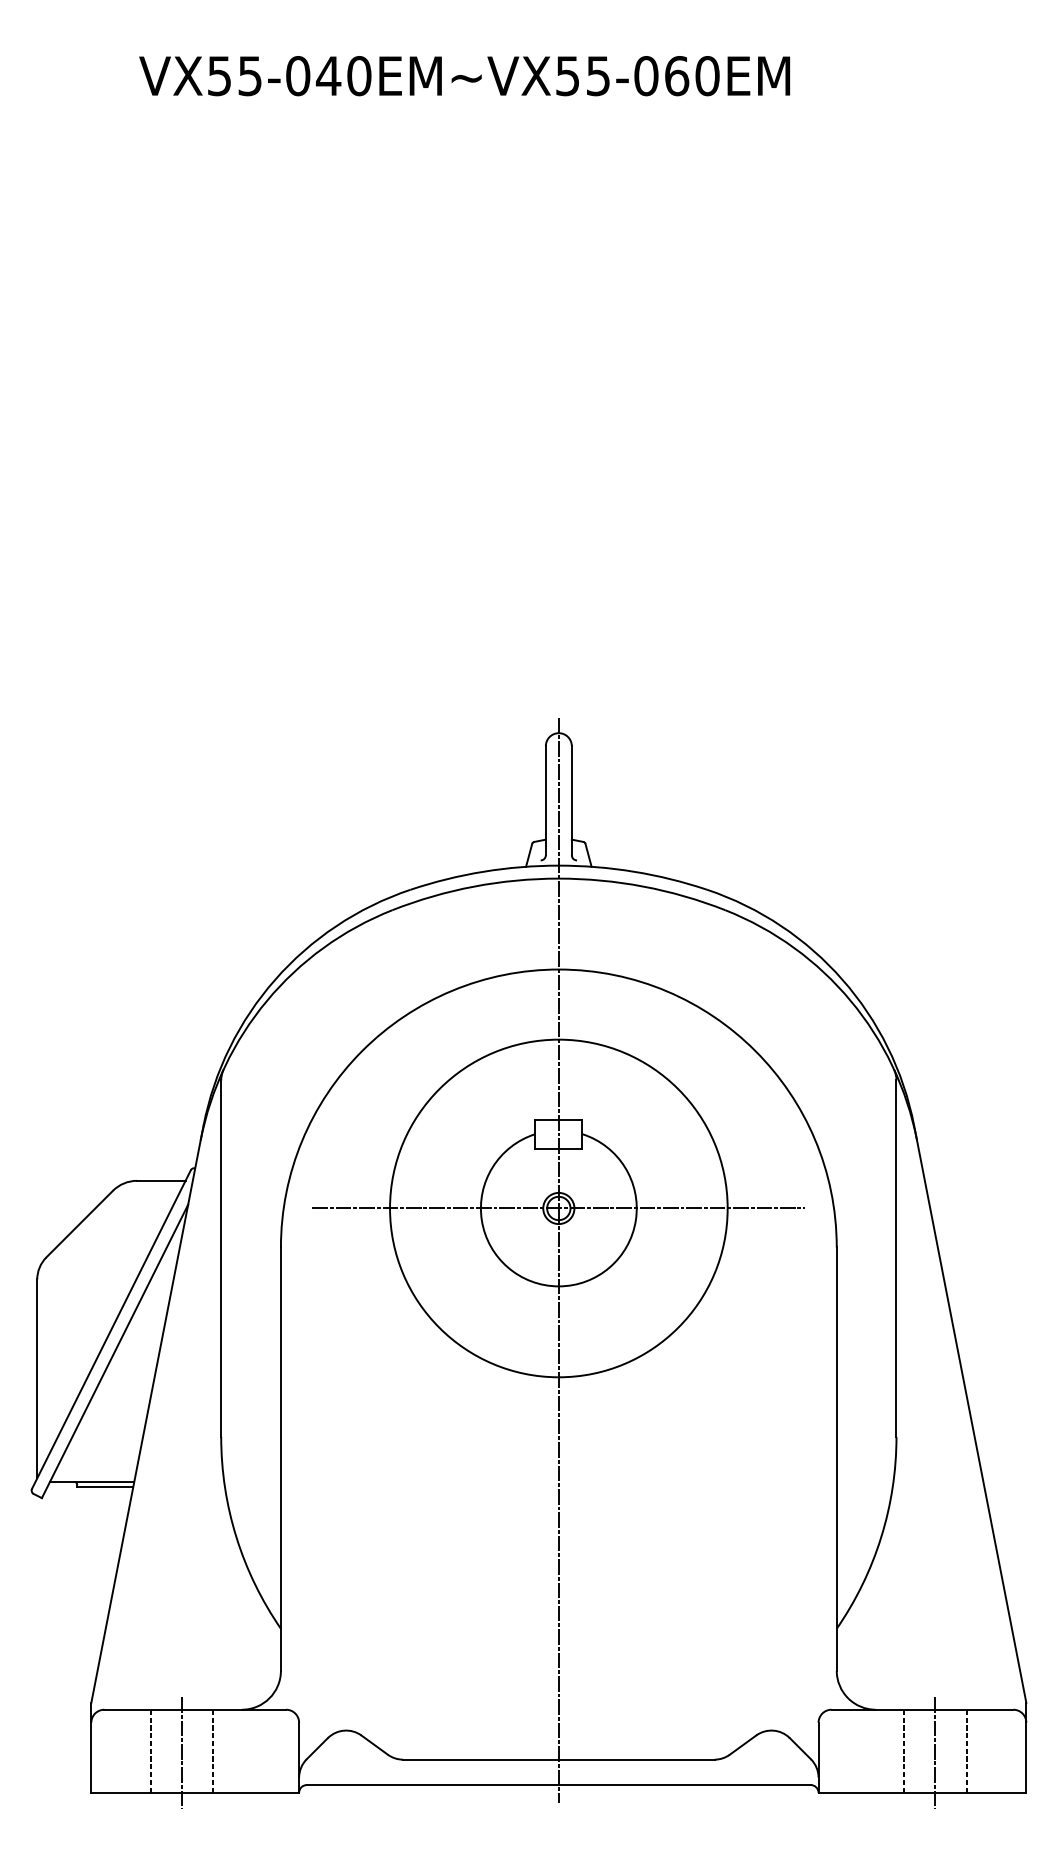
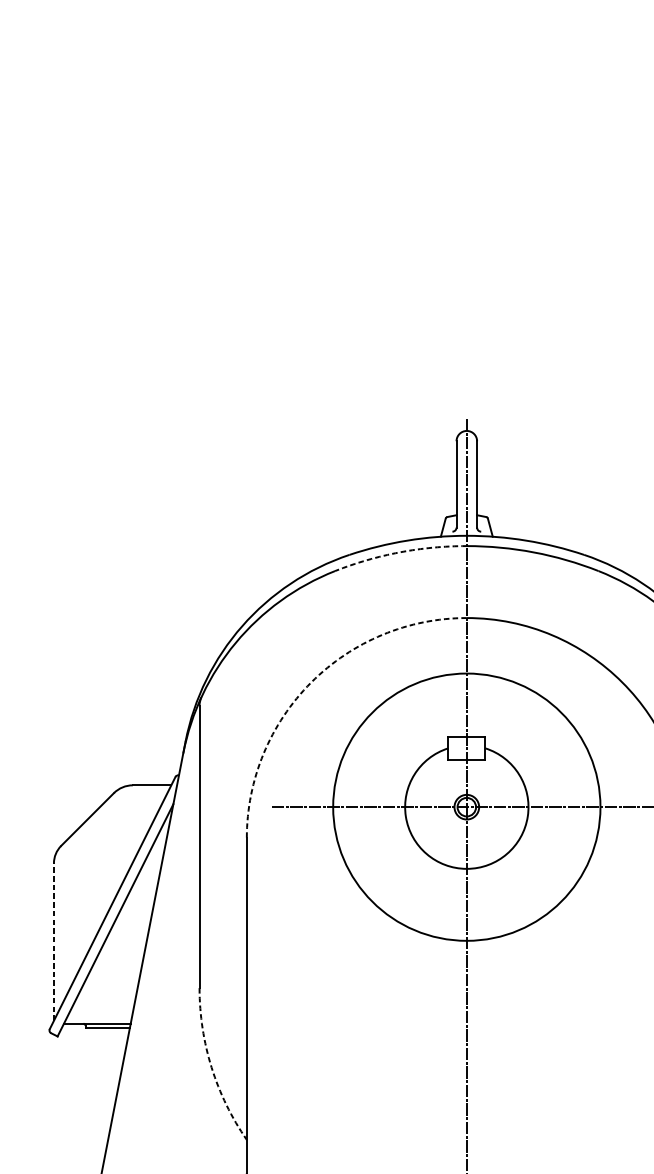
arc: (474, 886) -> (400, 552), solid -> dashed
arc: (362, 1050) -> (311, 682), solid -> dashed
line: (37, 1378) -> (54, 941), solid -> dashed
arc: (236, 1537) -> (211, 1067), solid -> dashed

